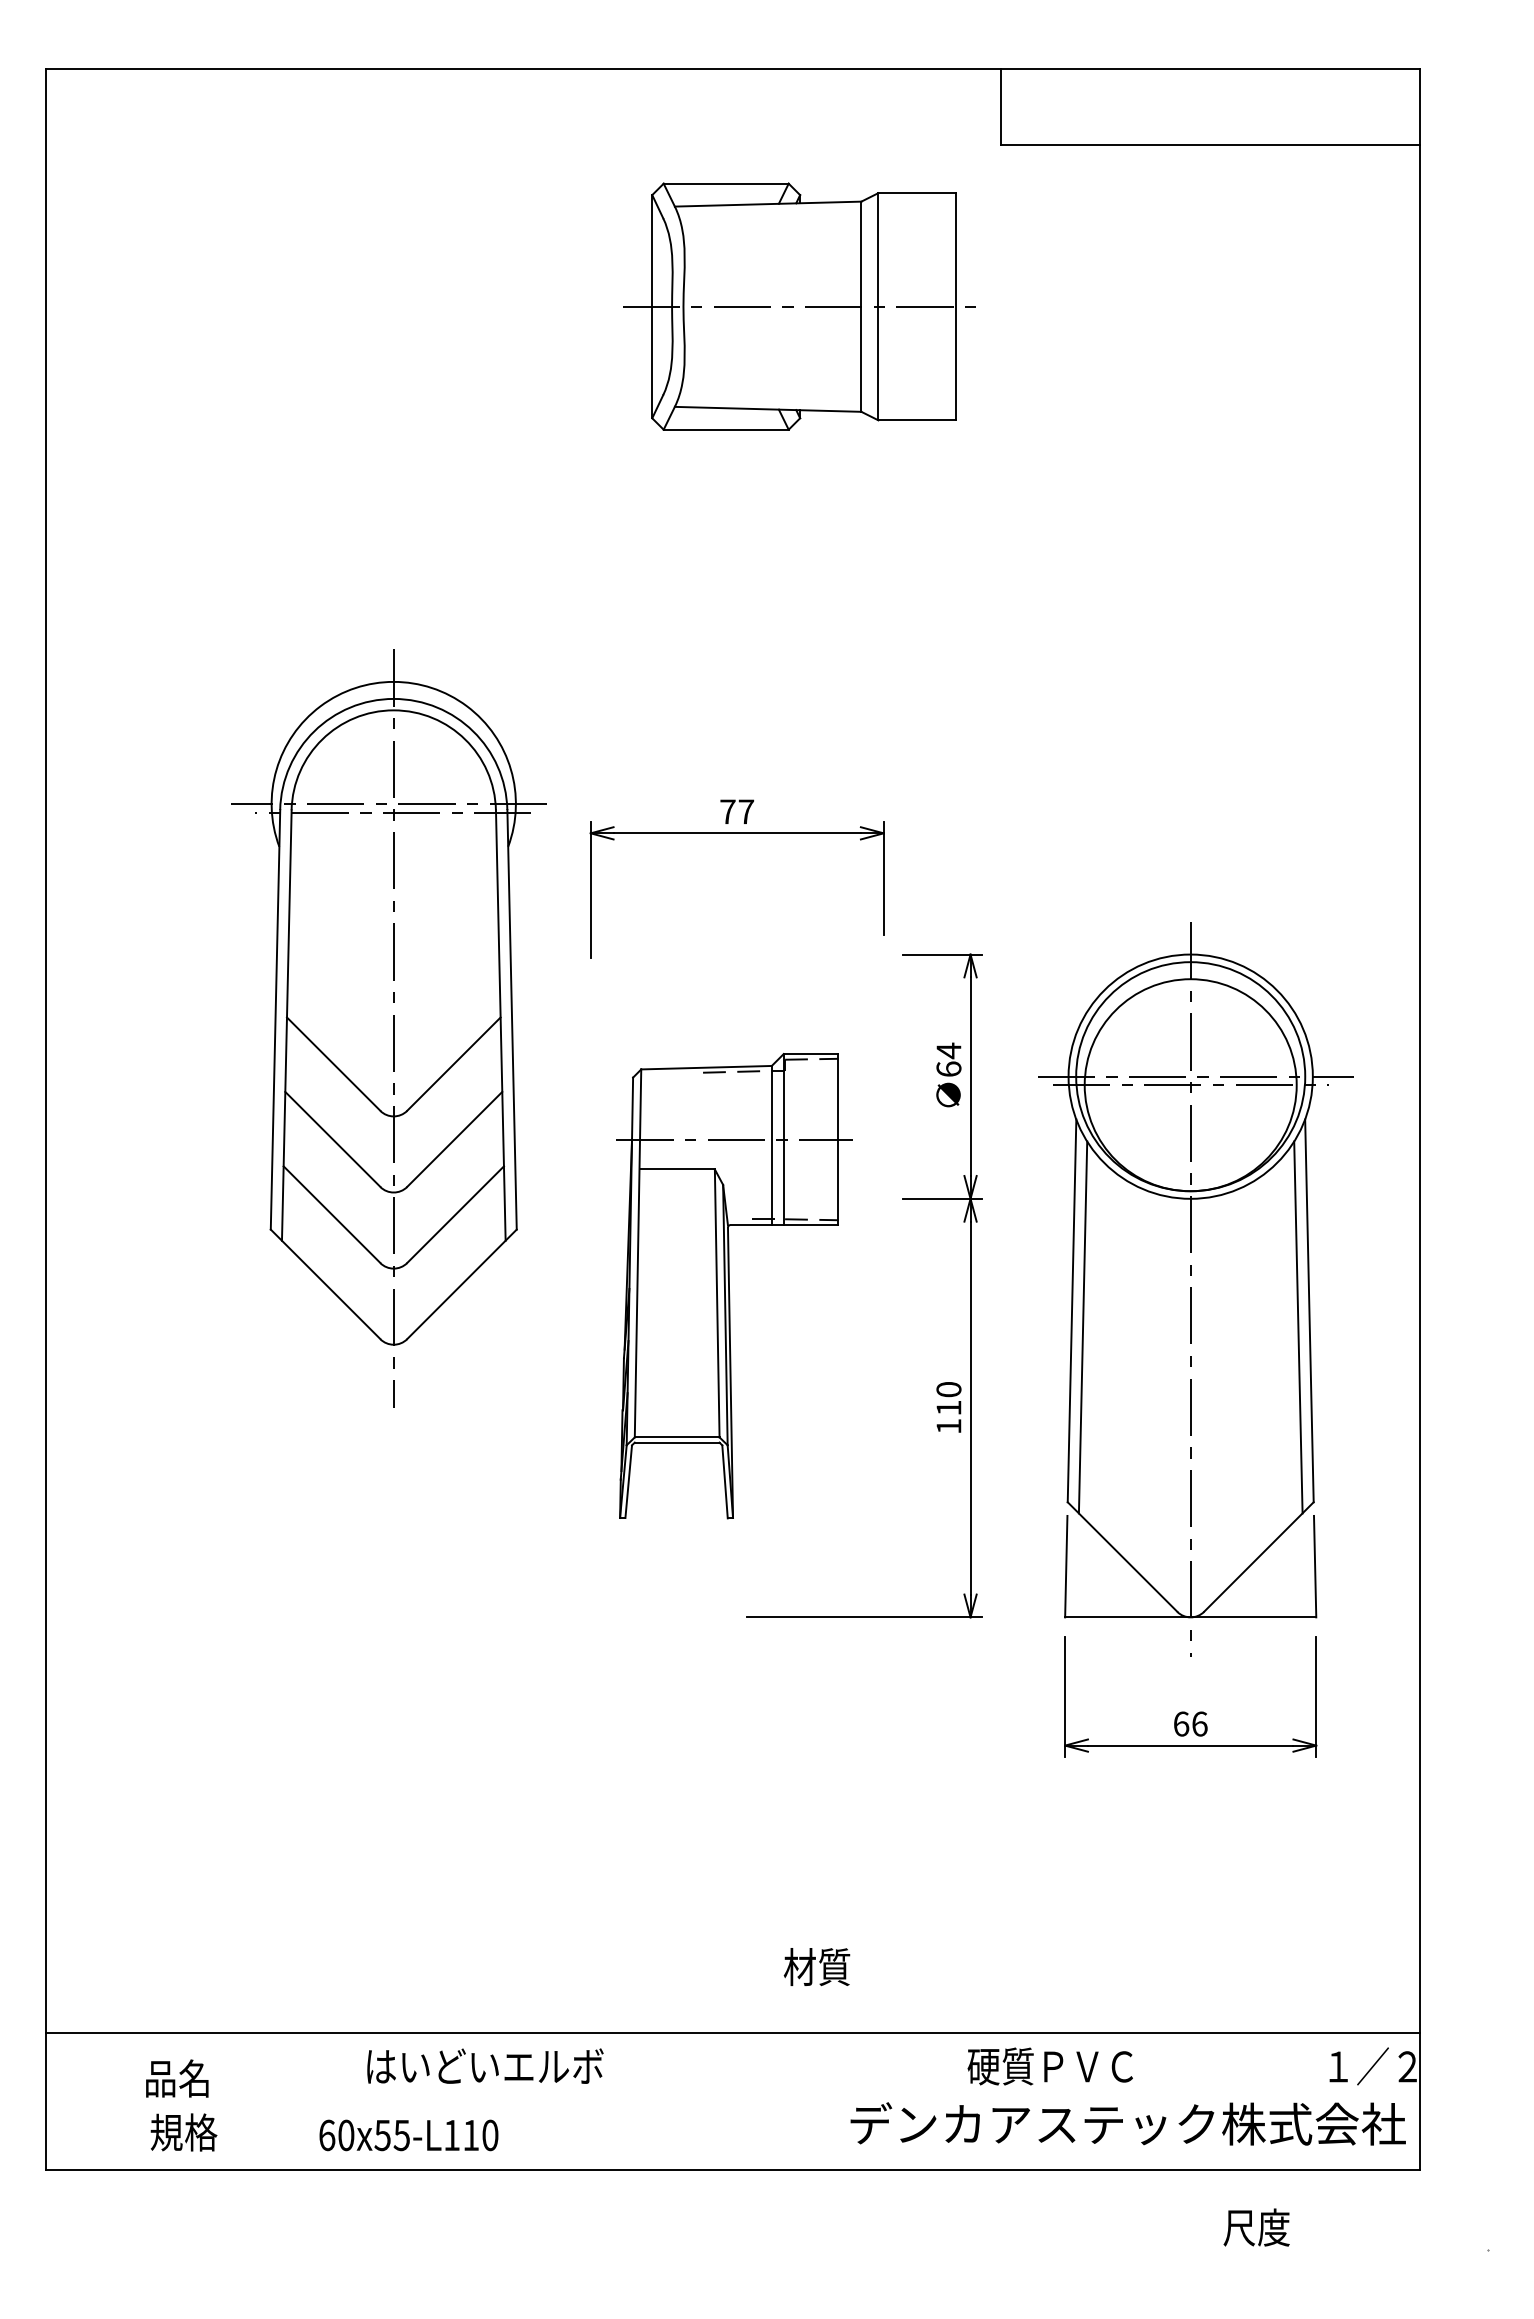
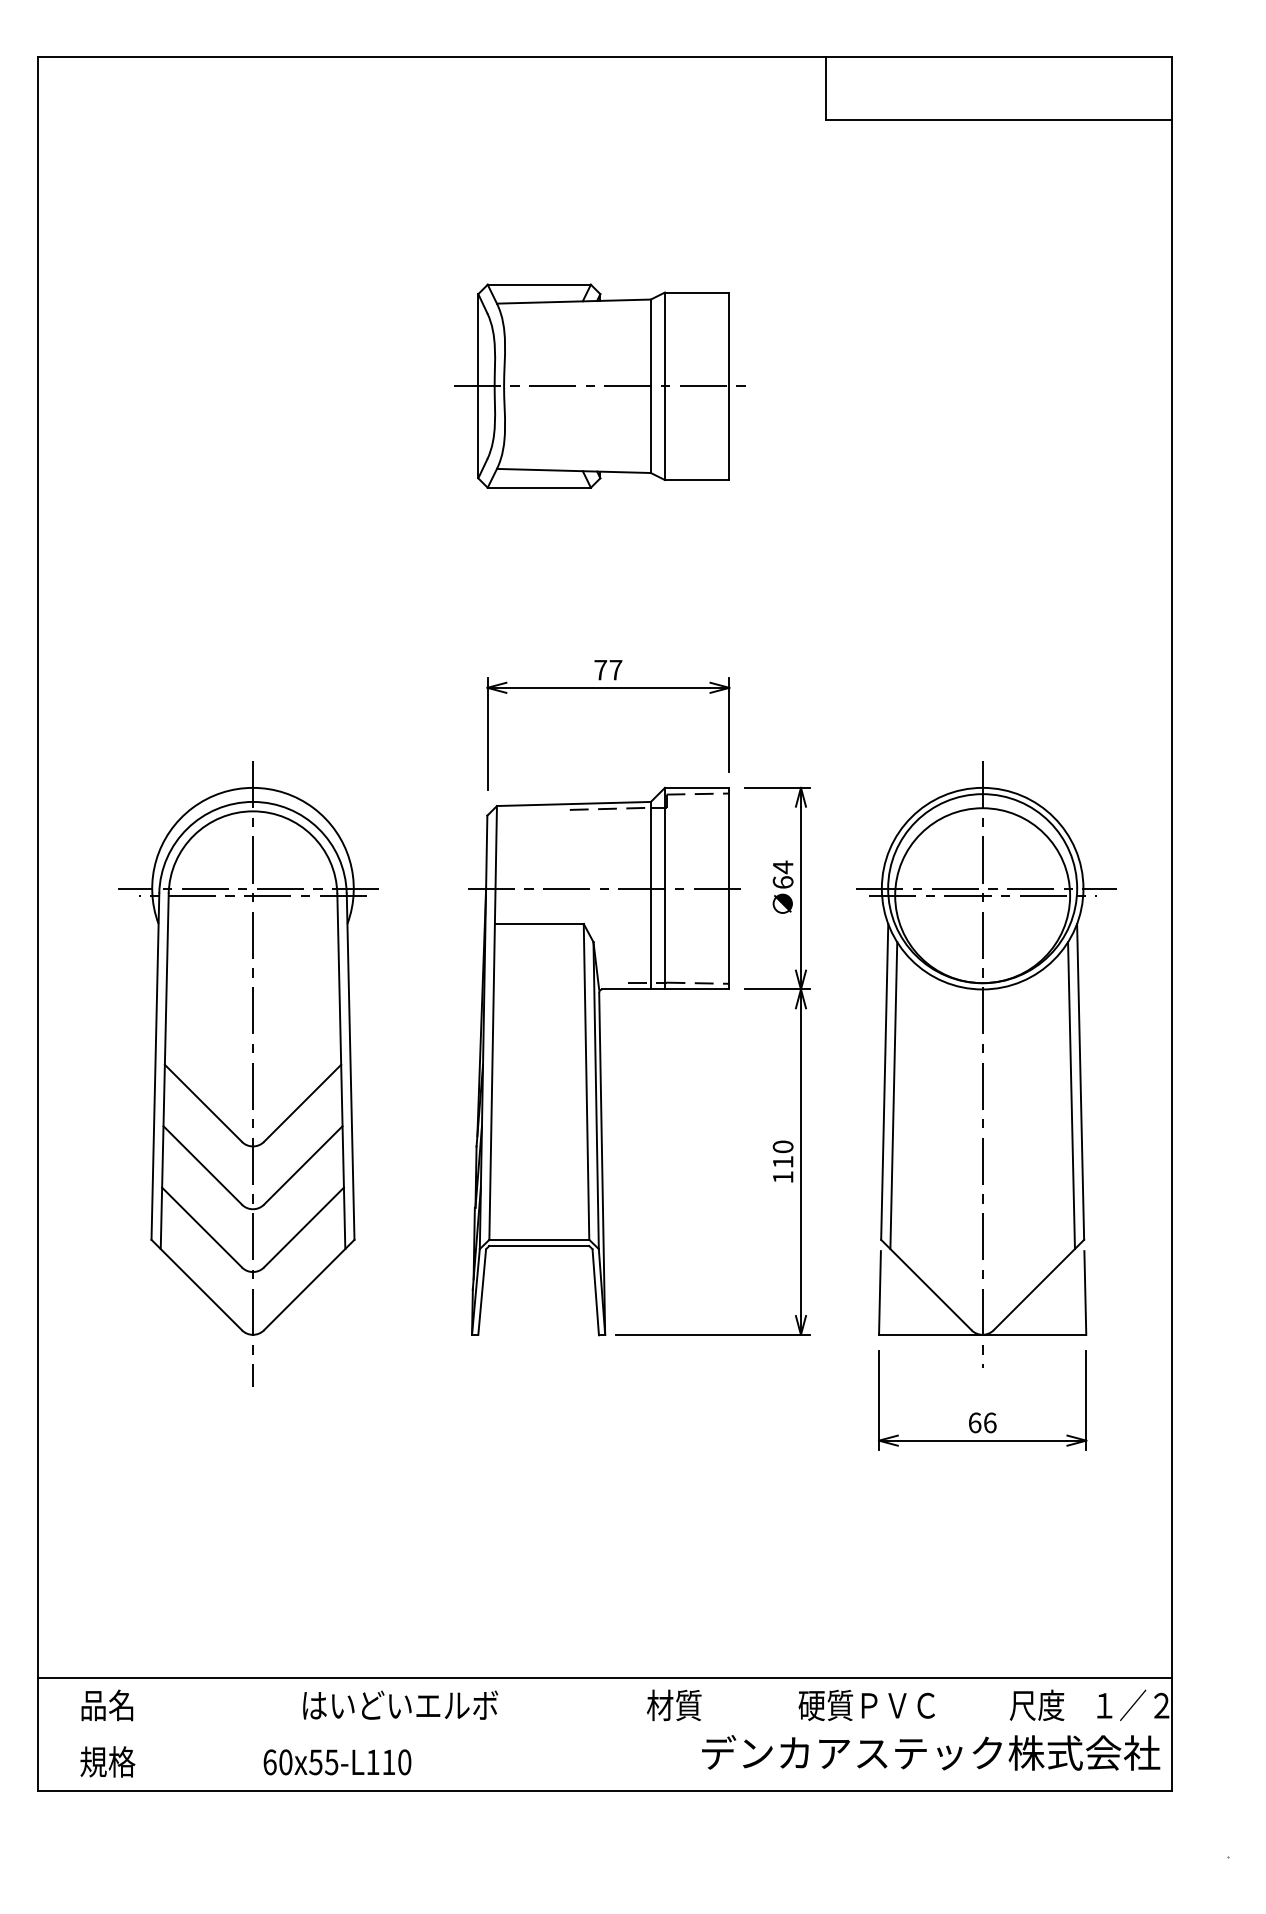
part: (799, 305) -> (599, 385), moved
part: (388, 1028) -> (248, 1073), moved
part: (732, 1286) -> (604, 1061), size x1.43
text: (817, 1967) -> (674, 1705), moved
text: (177, 2078) -> (107, 1705), moved
text: (183, 2131) -> (107, 1761), moved
text: (1255, 2226) -> (1036, 1704), moved

